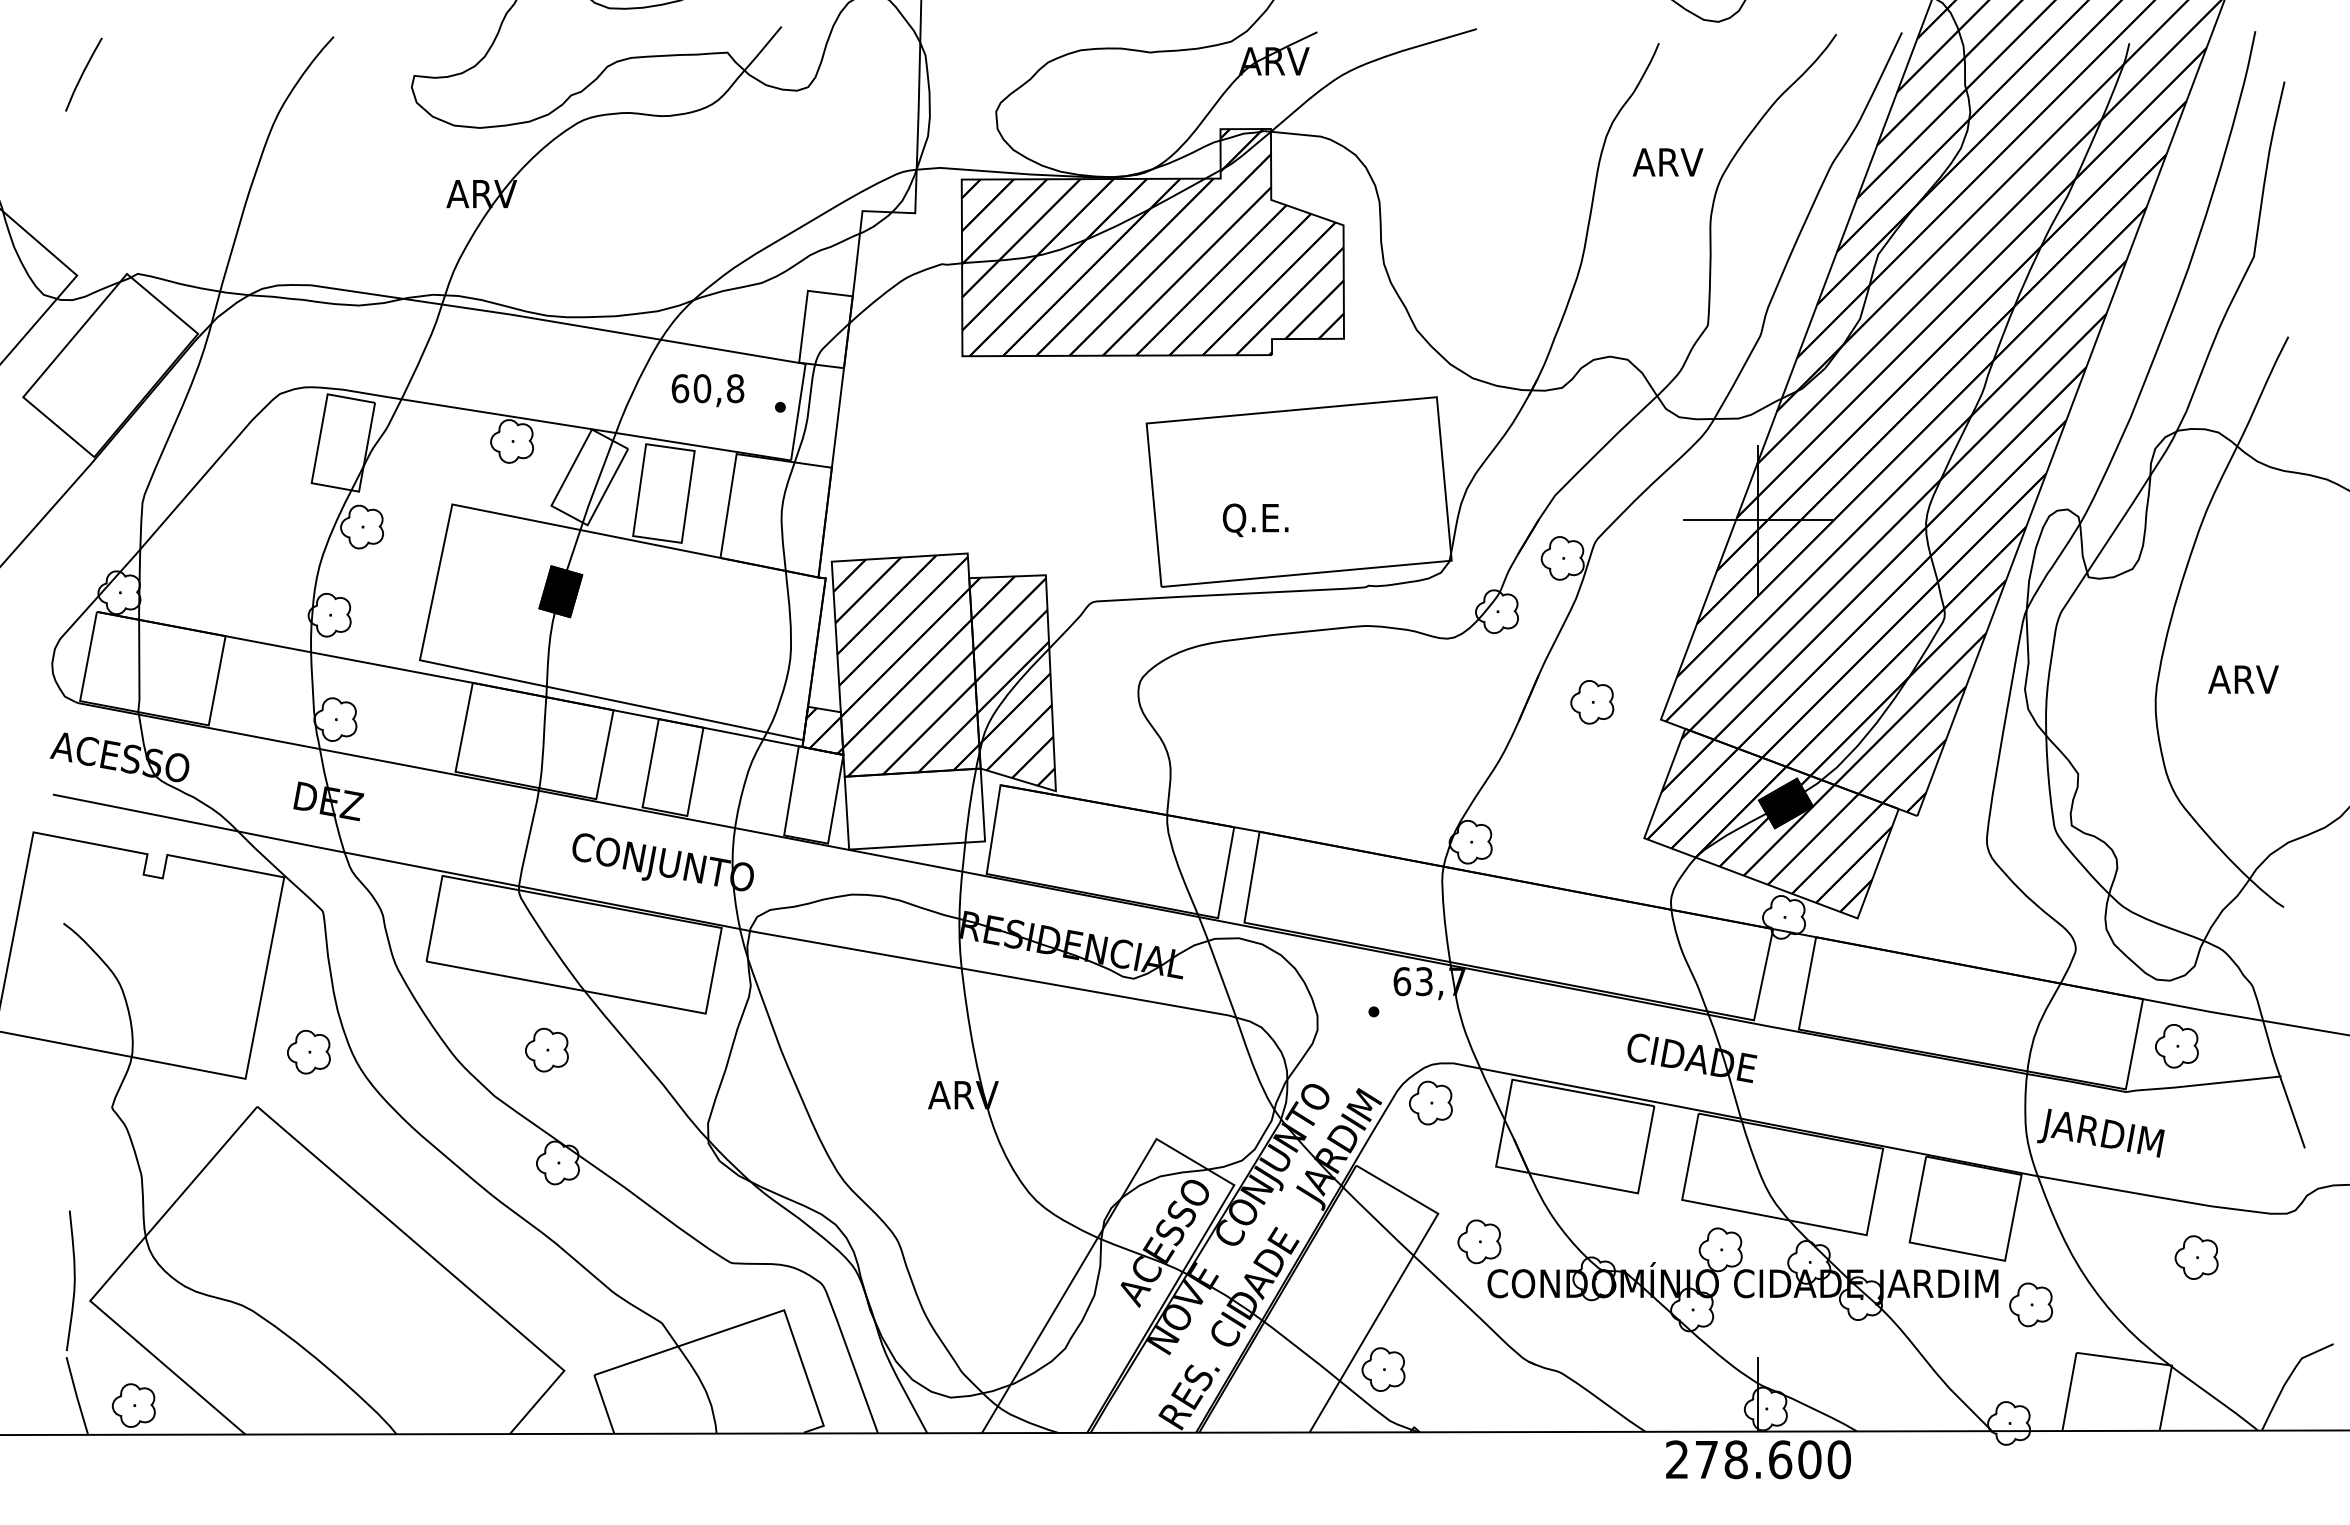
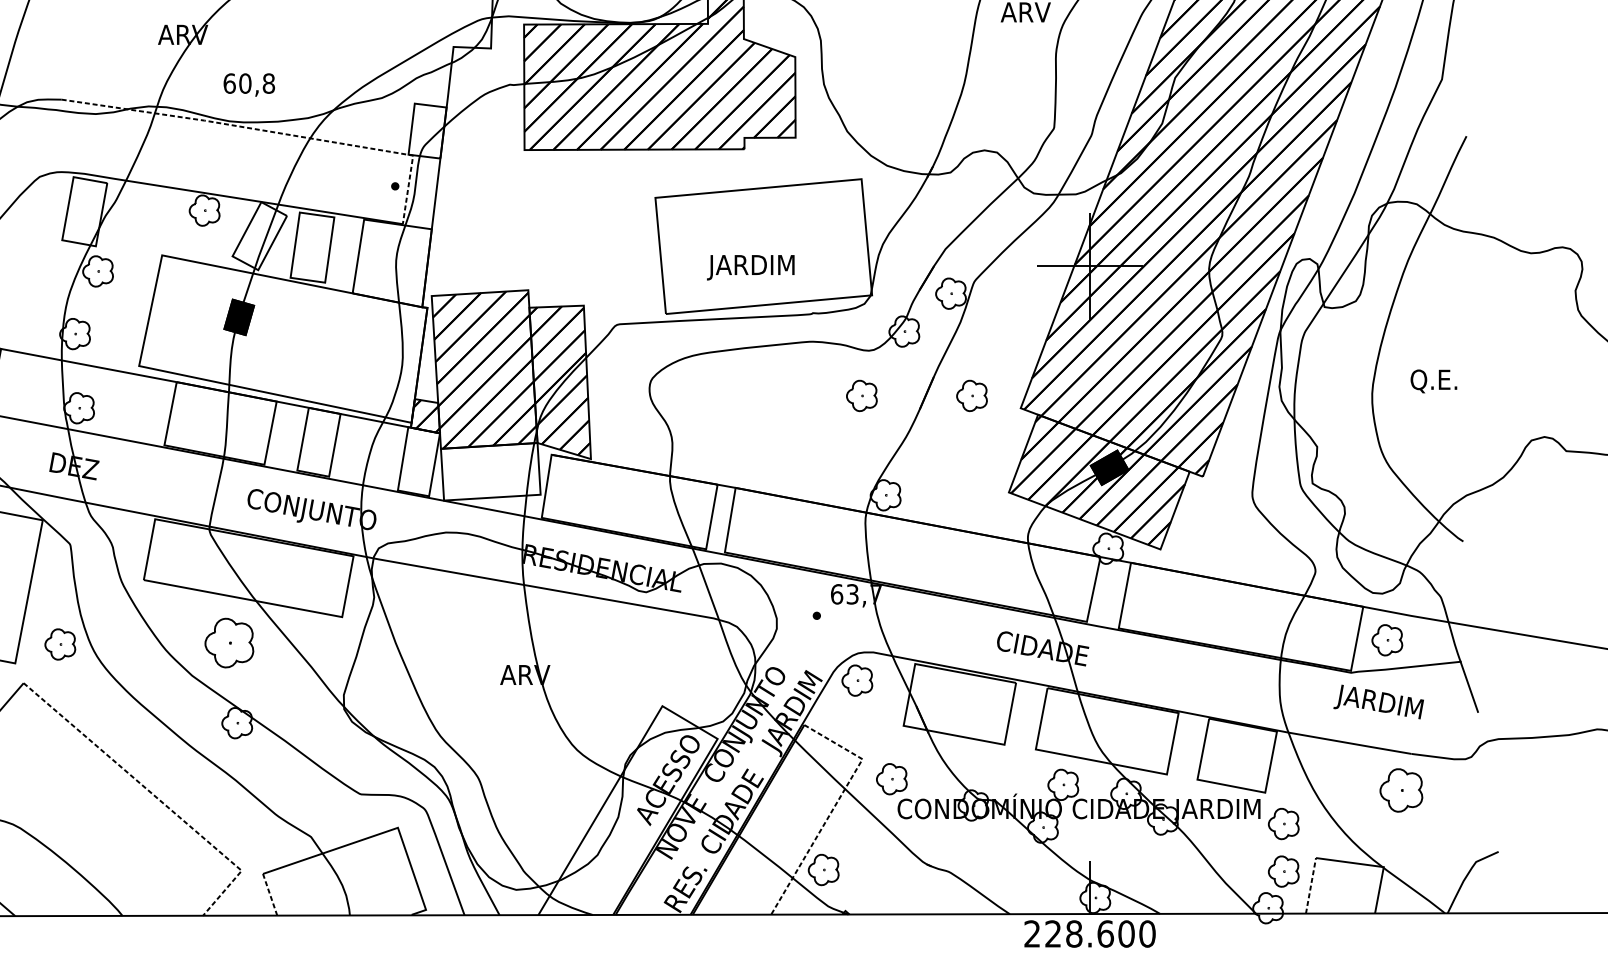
line: (606, 330) -> (271, 131), solid -> dashed
text: (707, 390) -> (248, 84), moved
text: (1280, 521) -> (750, 267), Q.E. -> JARDIM
text: (2243, 681) -> (1434, 381), ARV -> Q.E.
part: (1437, 702) -> (862, 396), added
part: (546, 1049) -> (229, 642), size x1.6
text: (2100, 1132) -> (1378, 701), moved
part: (2196, 1257) -> (1401, 790), size x1.4
line: (443, 1266) -> (155, 796), solid -> dashed
line: (1398, 1281) -> (834, 807), solid -> dashed
part: (2031, 1371) -> (1284, 871), added
line: (2069, 1391) -> (1311, 885), solid -> dashed
line: (604, 1404) -> (270, 894), solid -> dashed
text: (1706, 1459) -> (1053, 933), 278.600 -> 228.600

